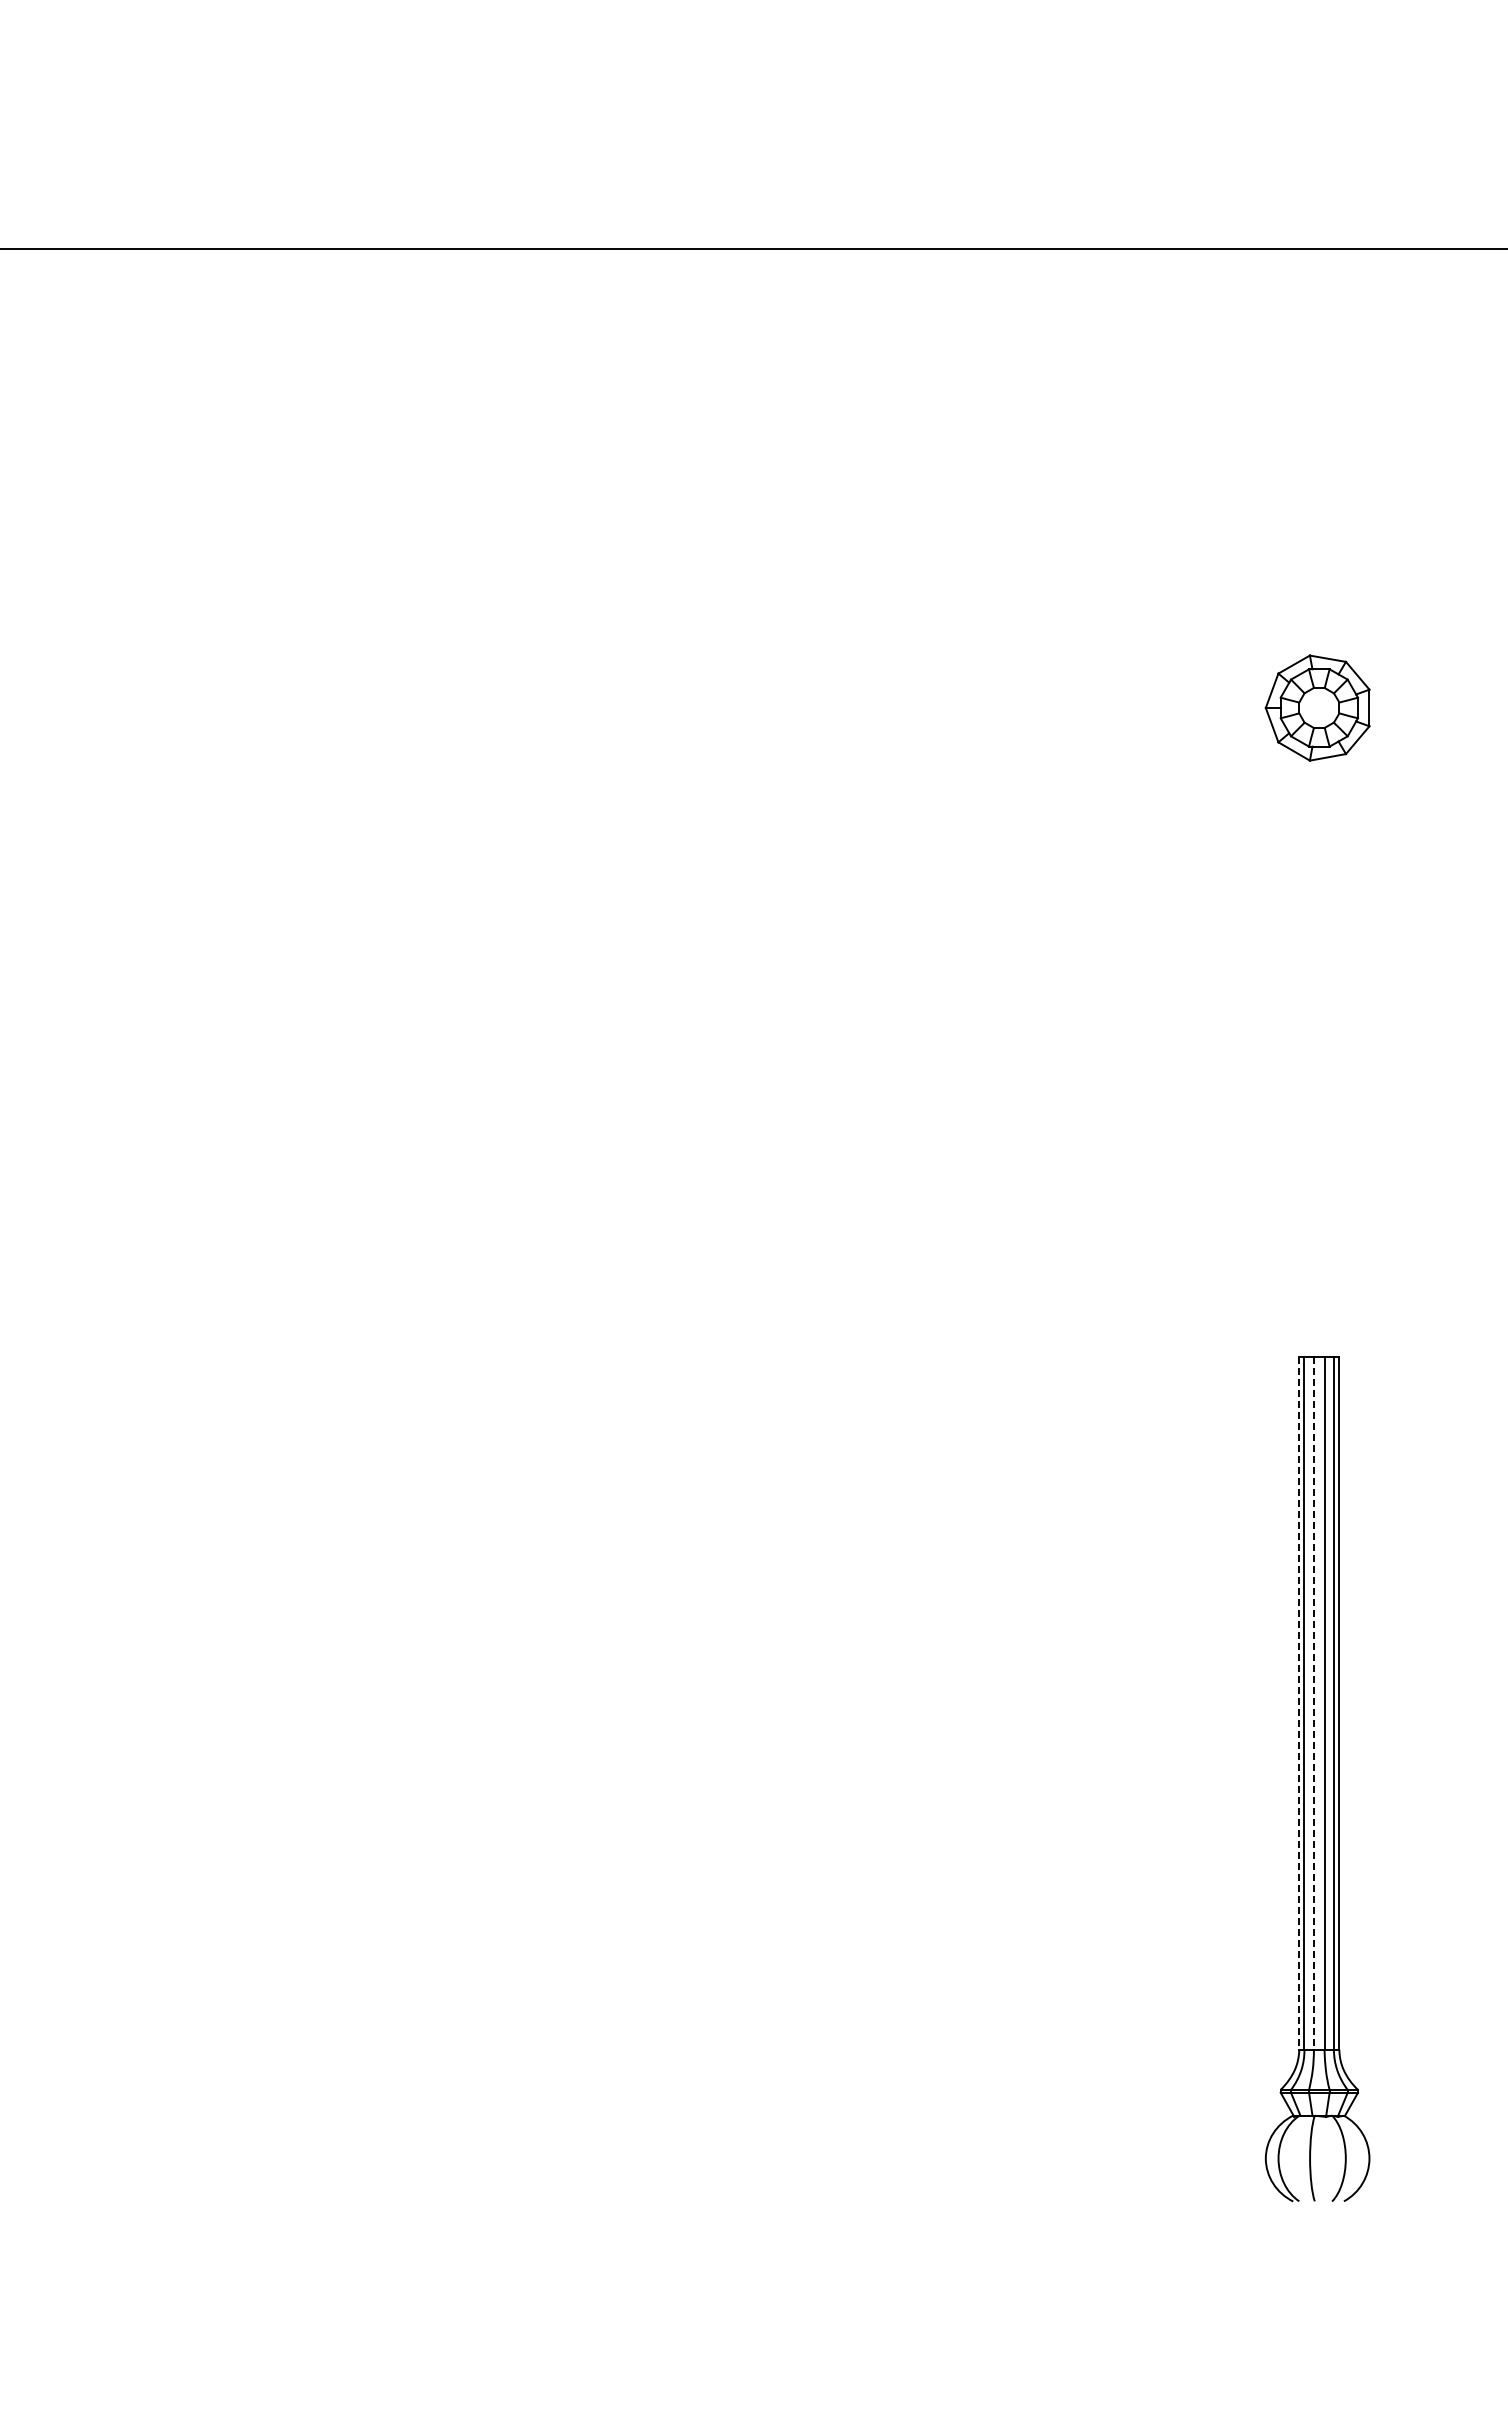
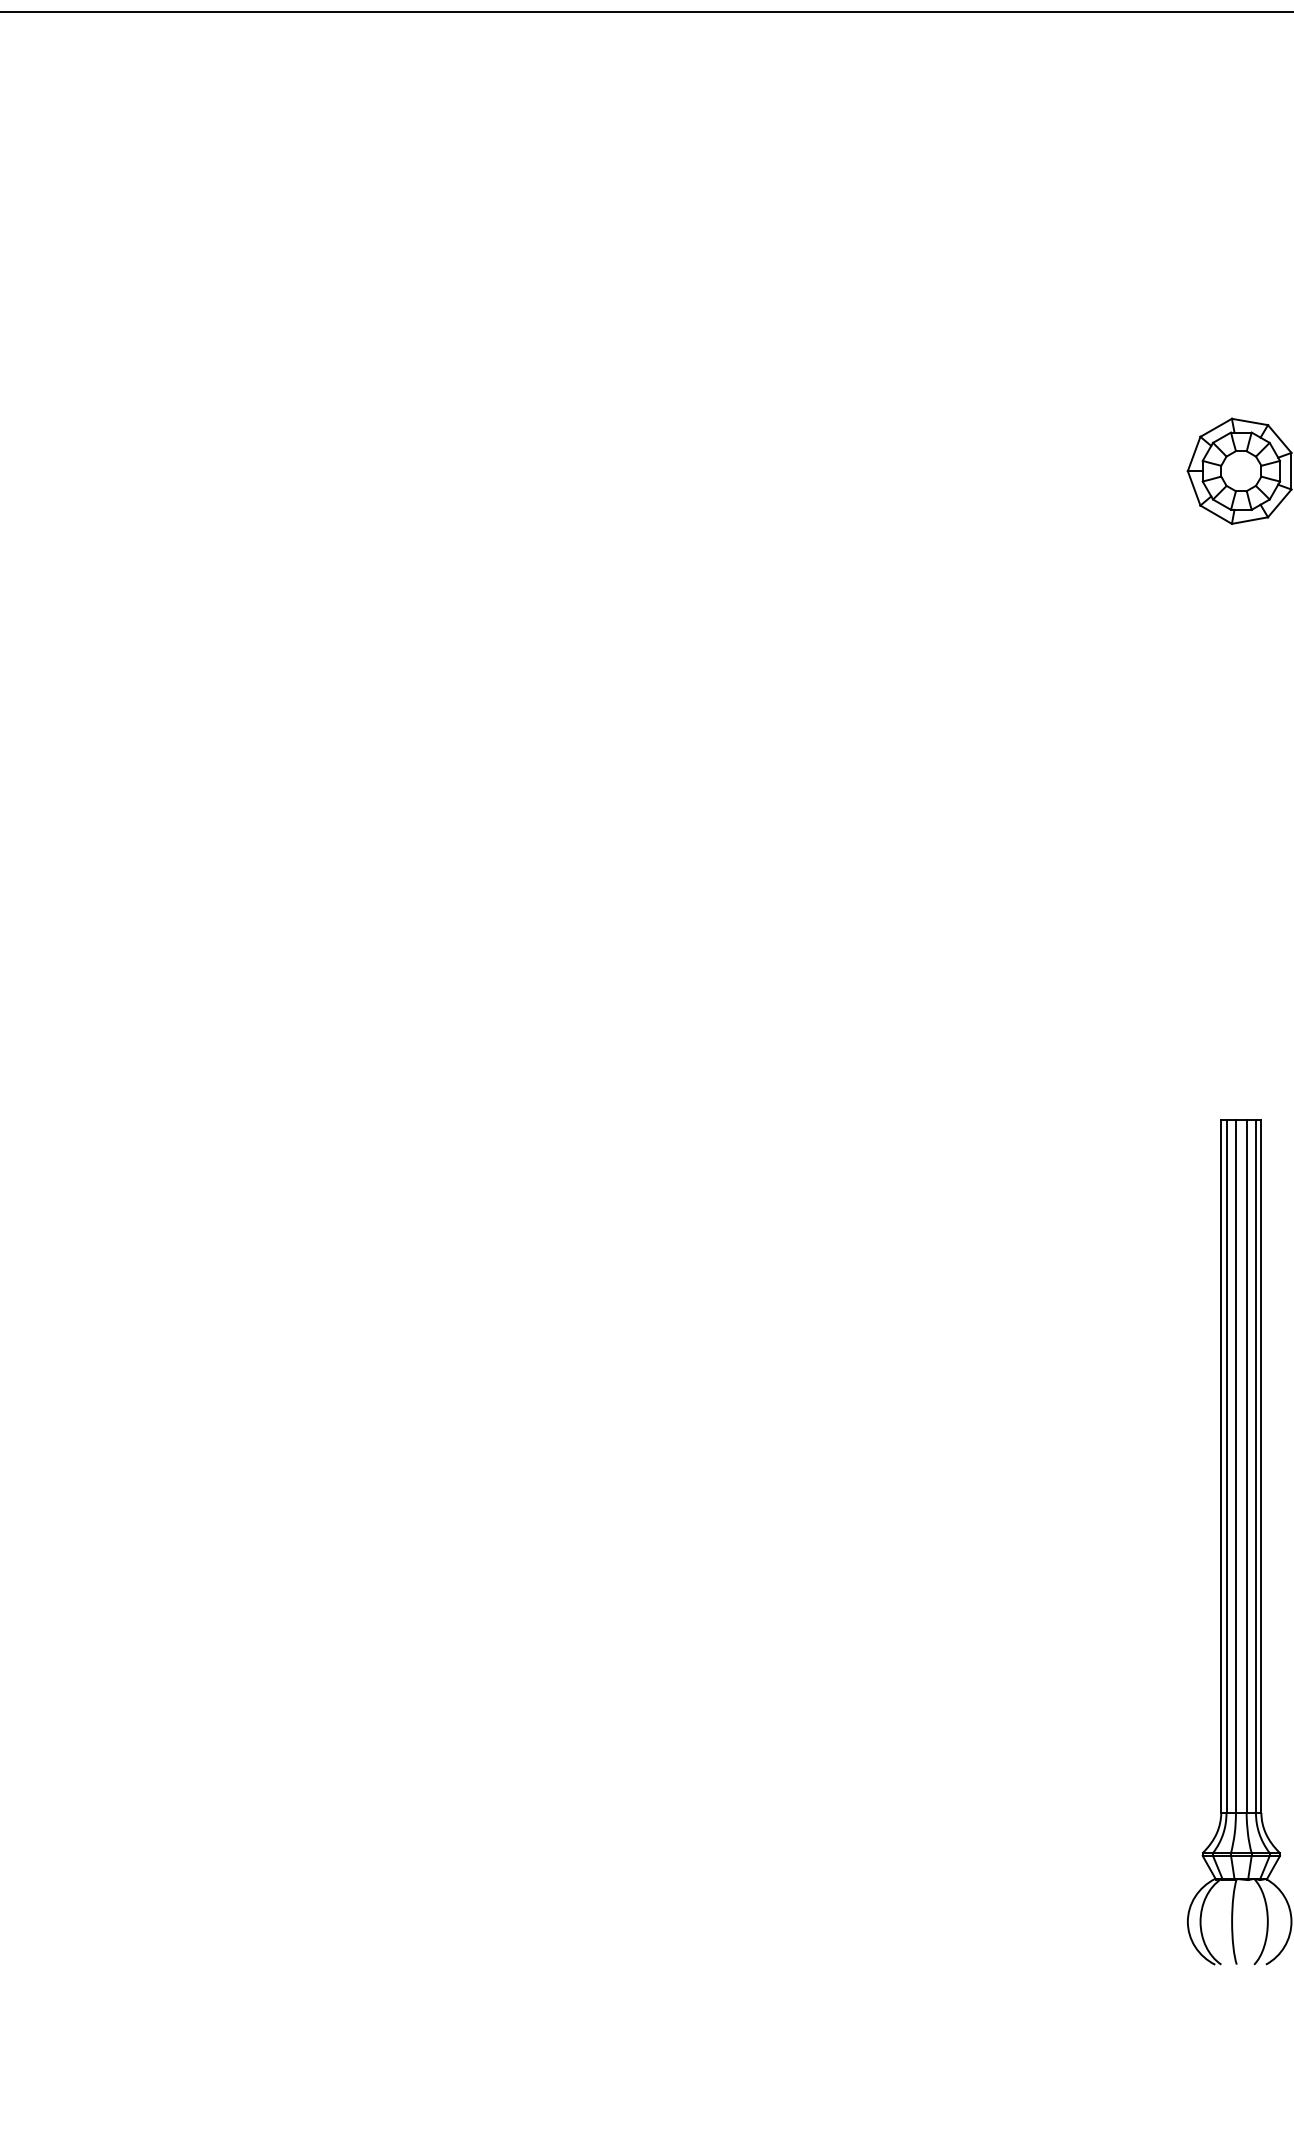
line: (1299, 1703) -> (1221, 1466), dashed -> solid
line: (1313, 1703) -> (1235, 1466), dashed -> solid

